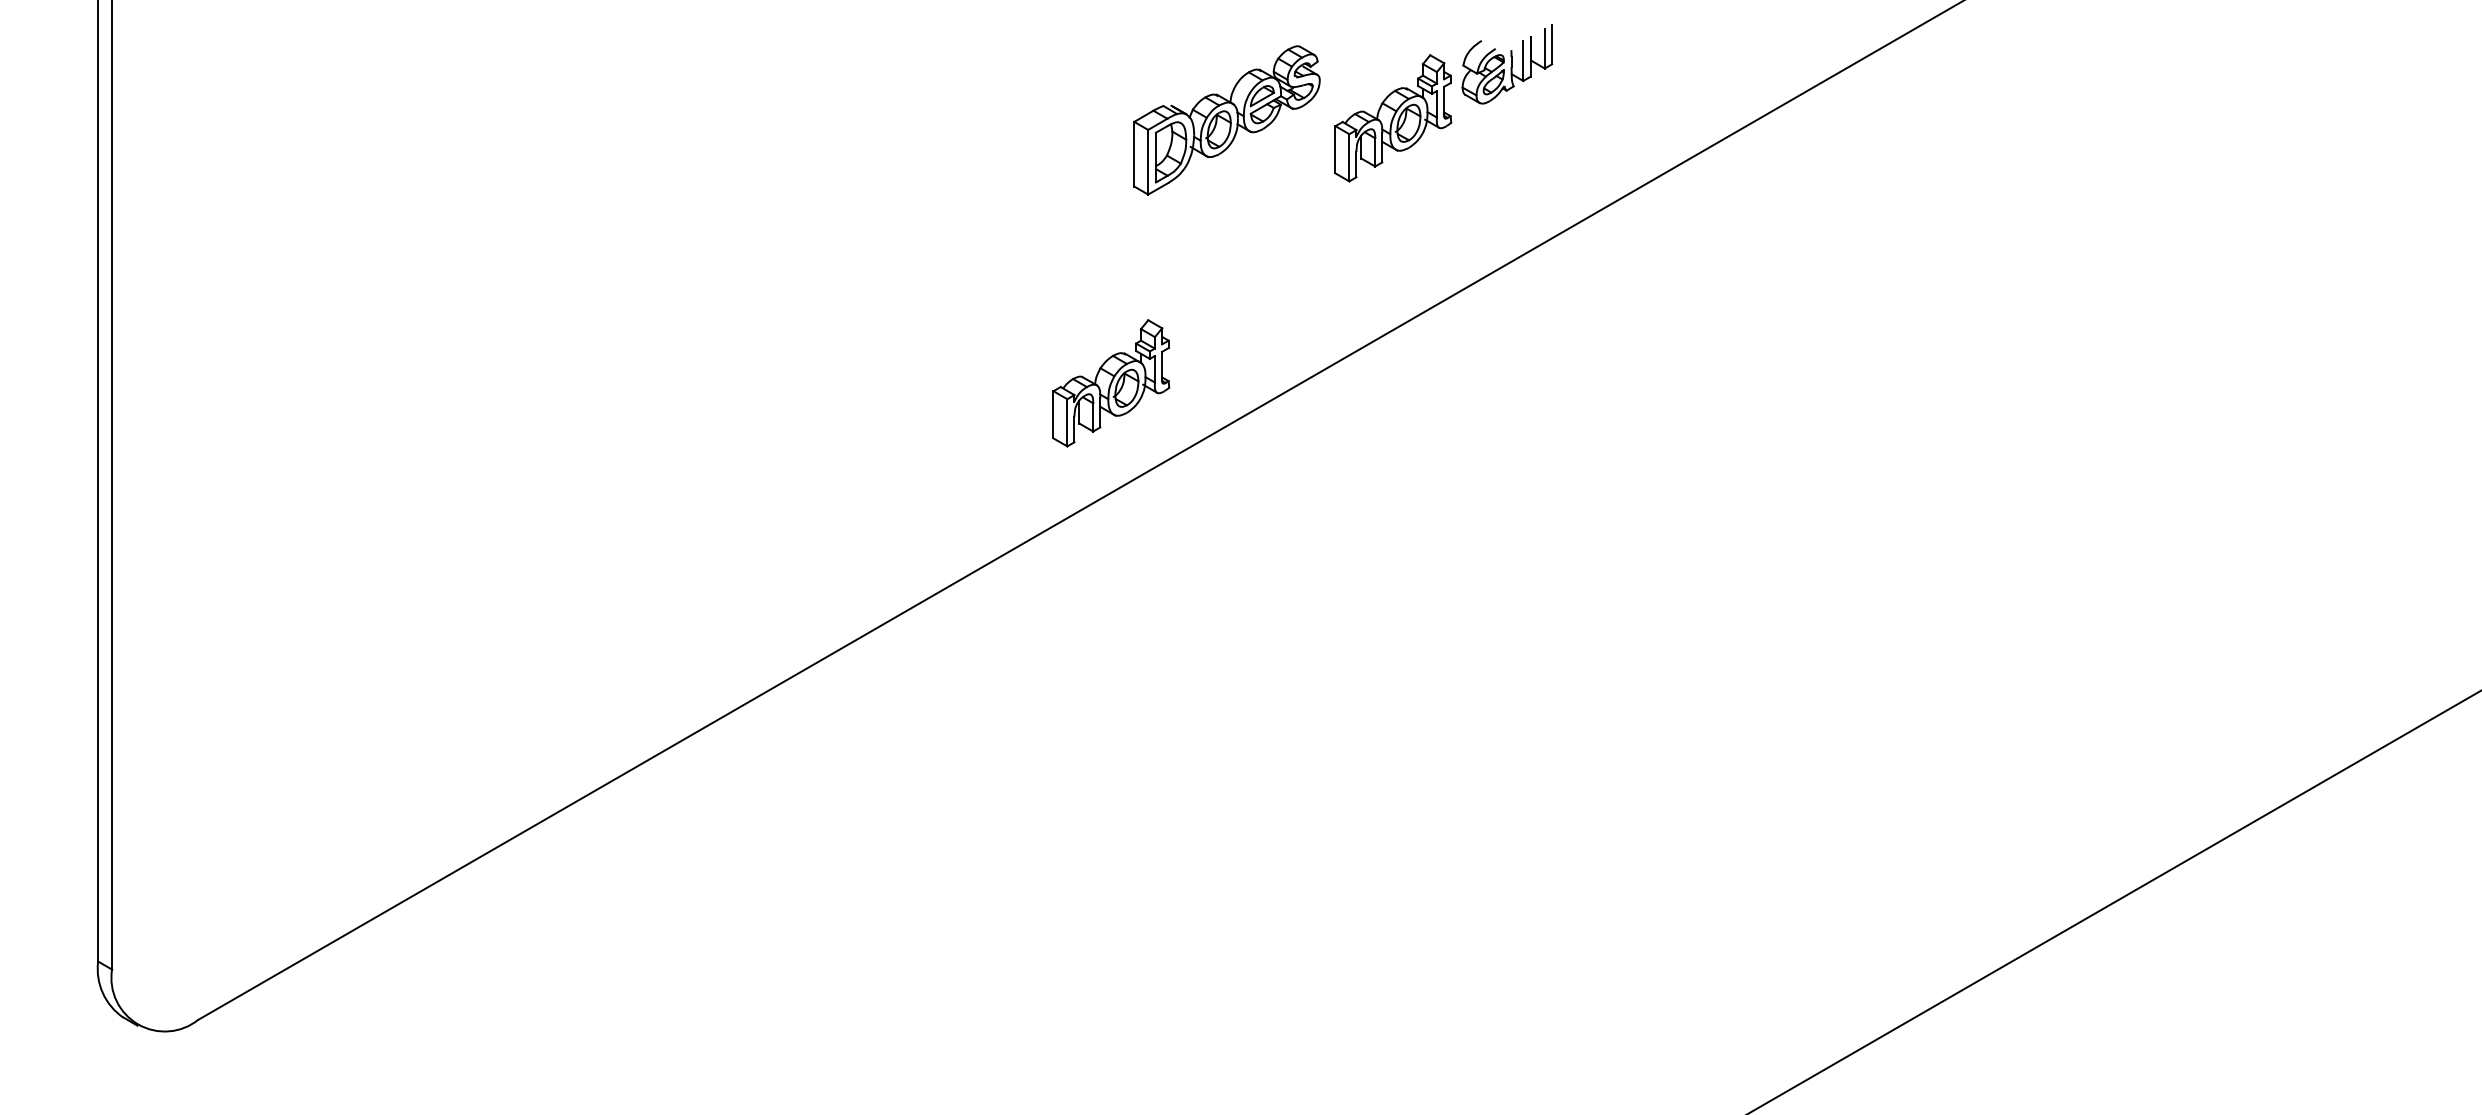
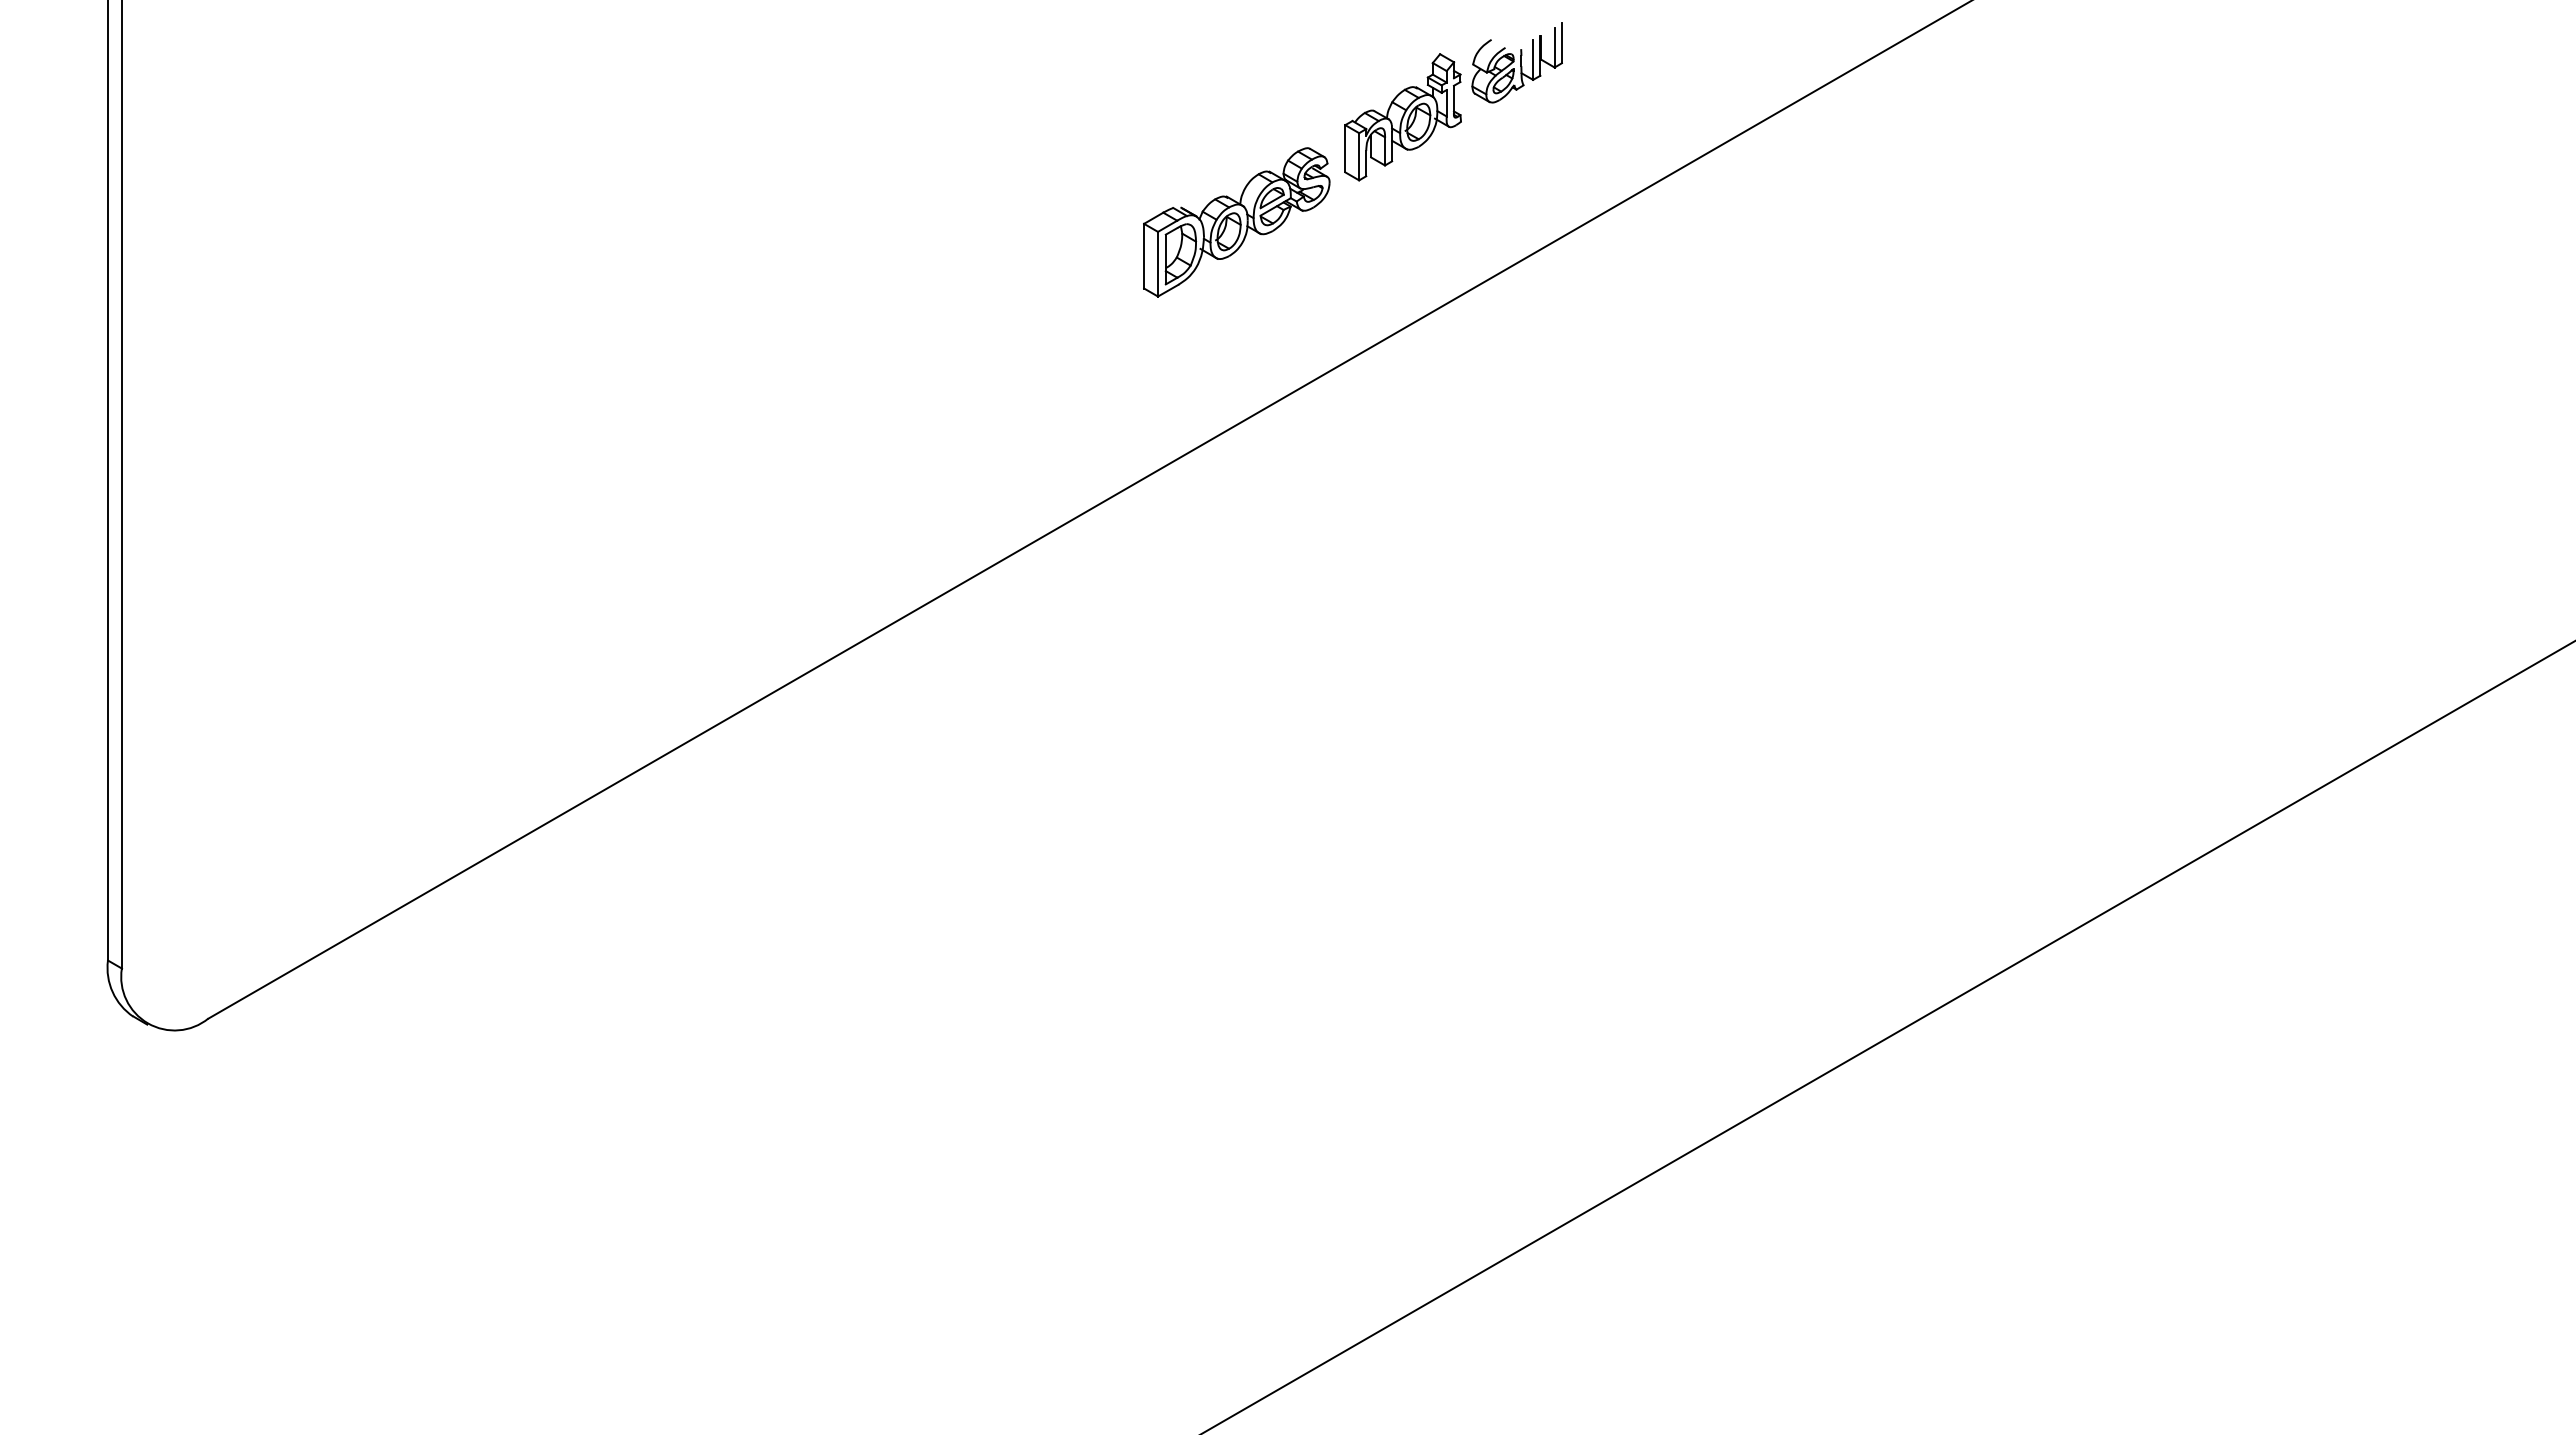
part: (1226, 120) -> (1236, 222), moved
part: (1110, 383) -> (1120, 382), removed

